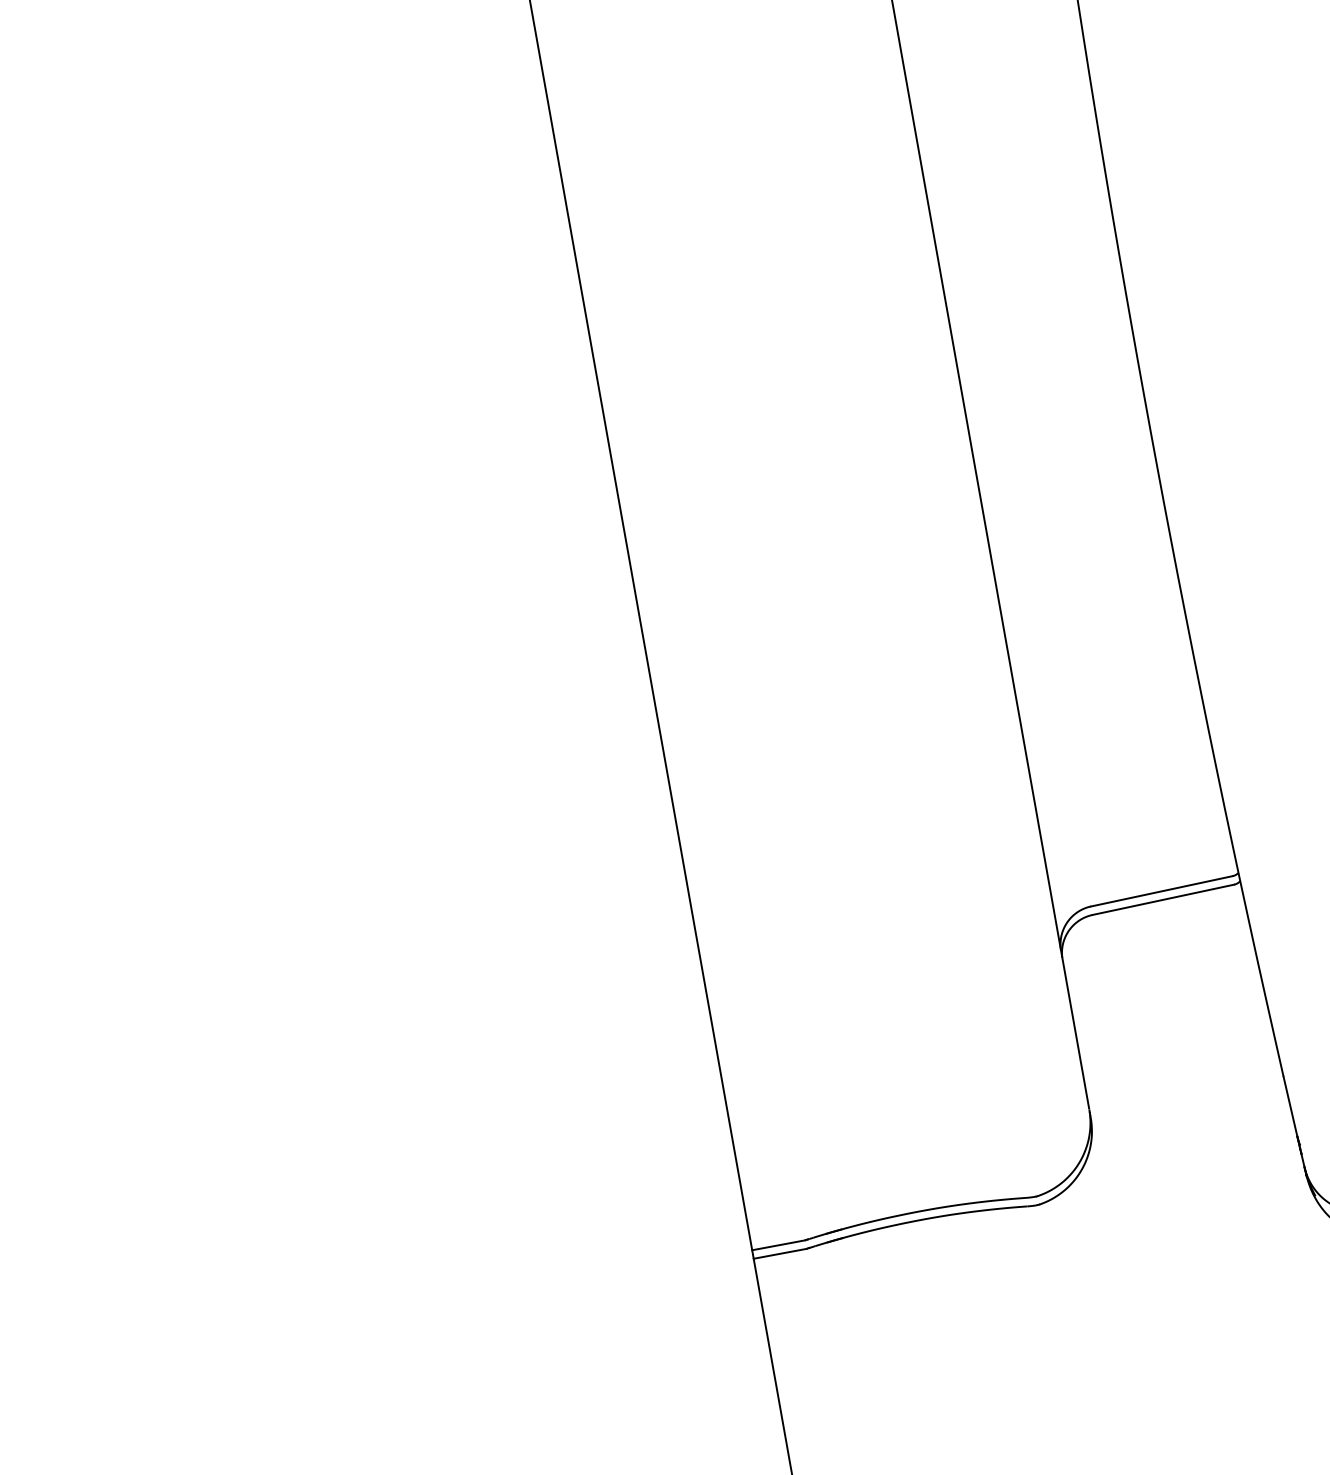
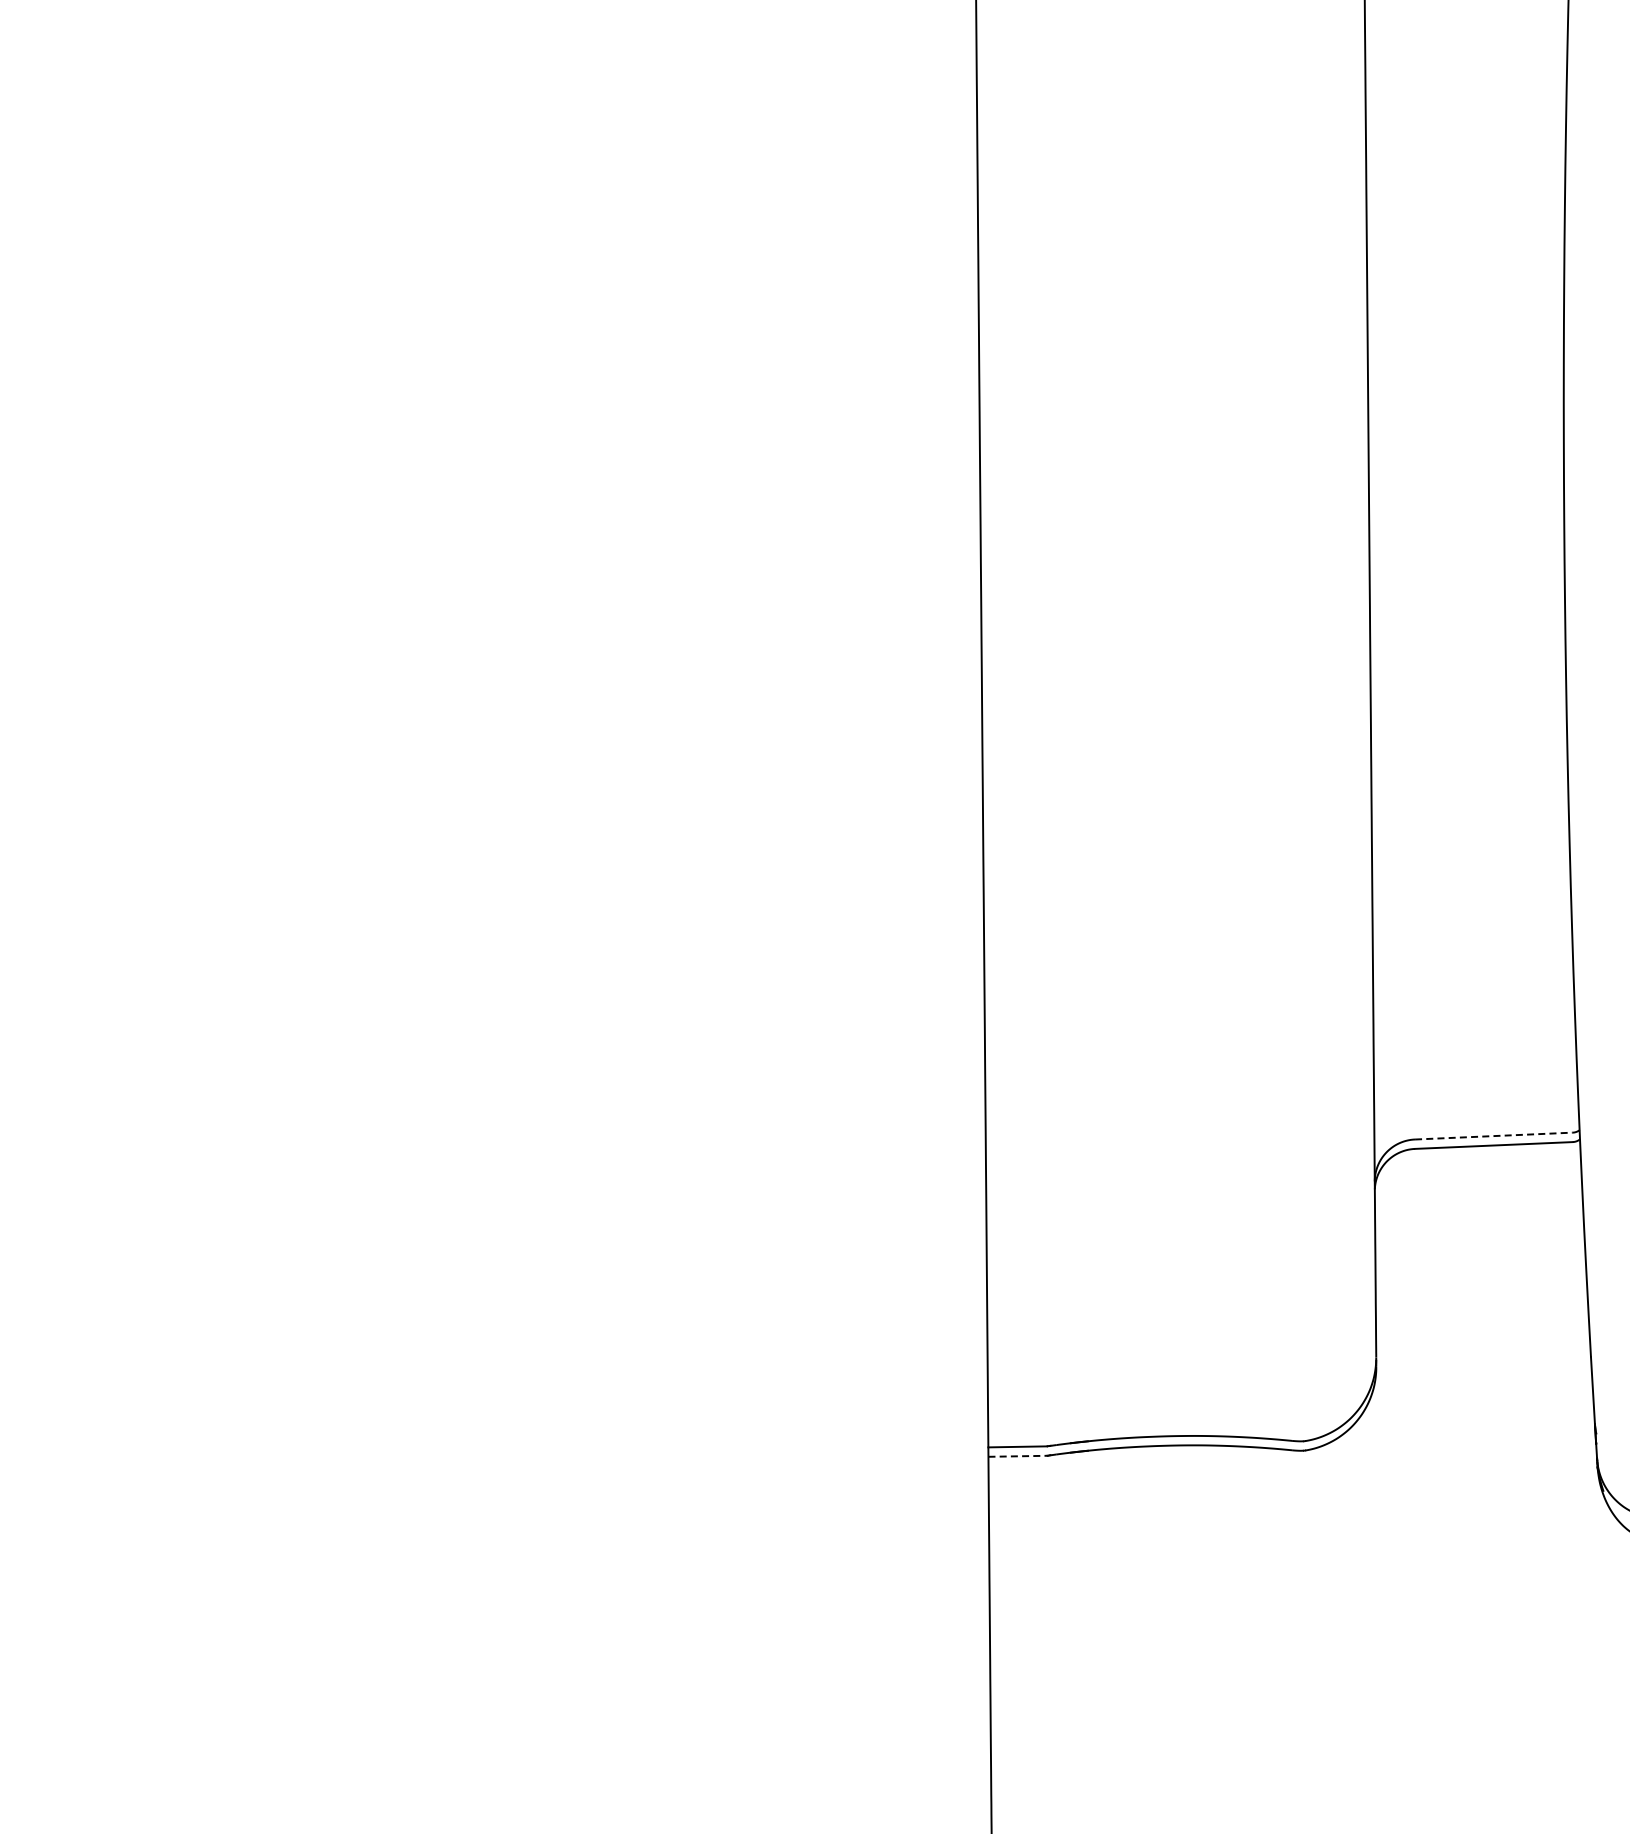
line: (1161, 891) -> (1493, 1136), solid -> dashed
line: (780, 1253) -> (1018, 1456), solid -> dashed

